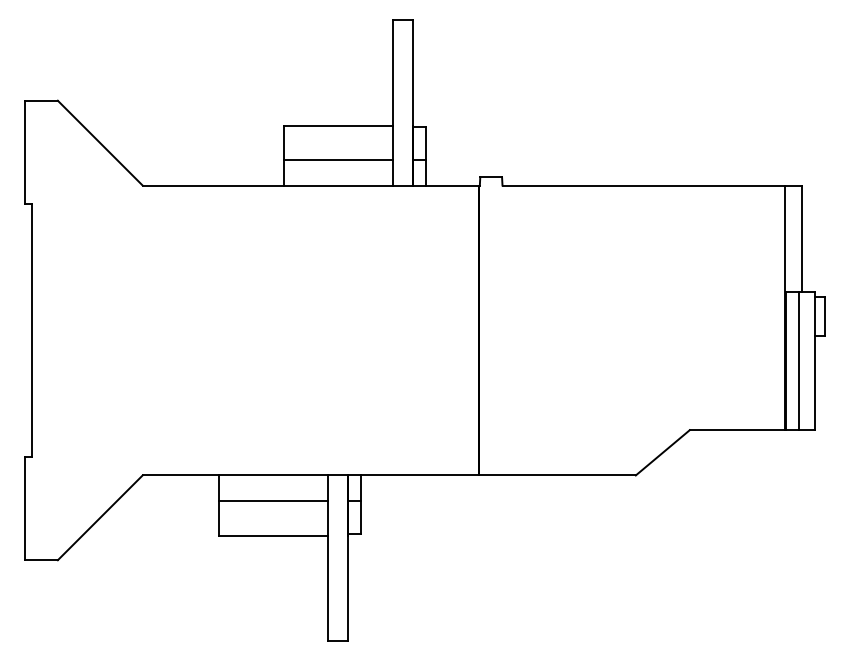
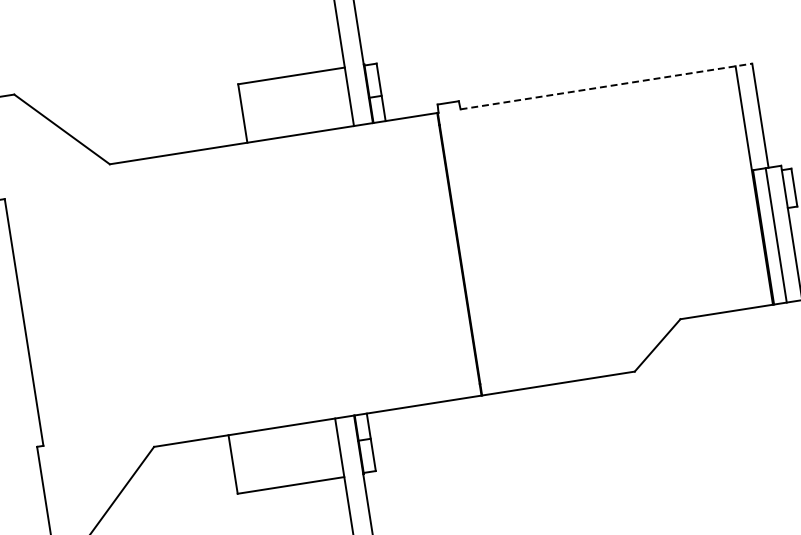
line: (338, 159) -> (296, 109), removed
line: (652, 185) -> (606, 86), solid -> dashed
line: (273, 501) -> (285, 452), removed

